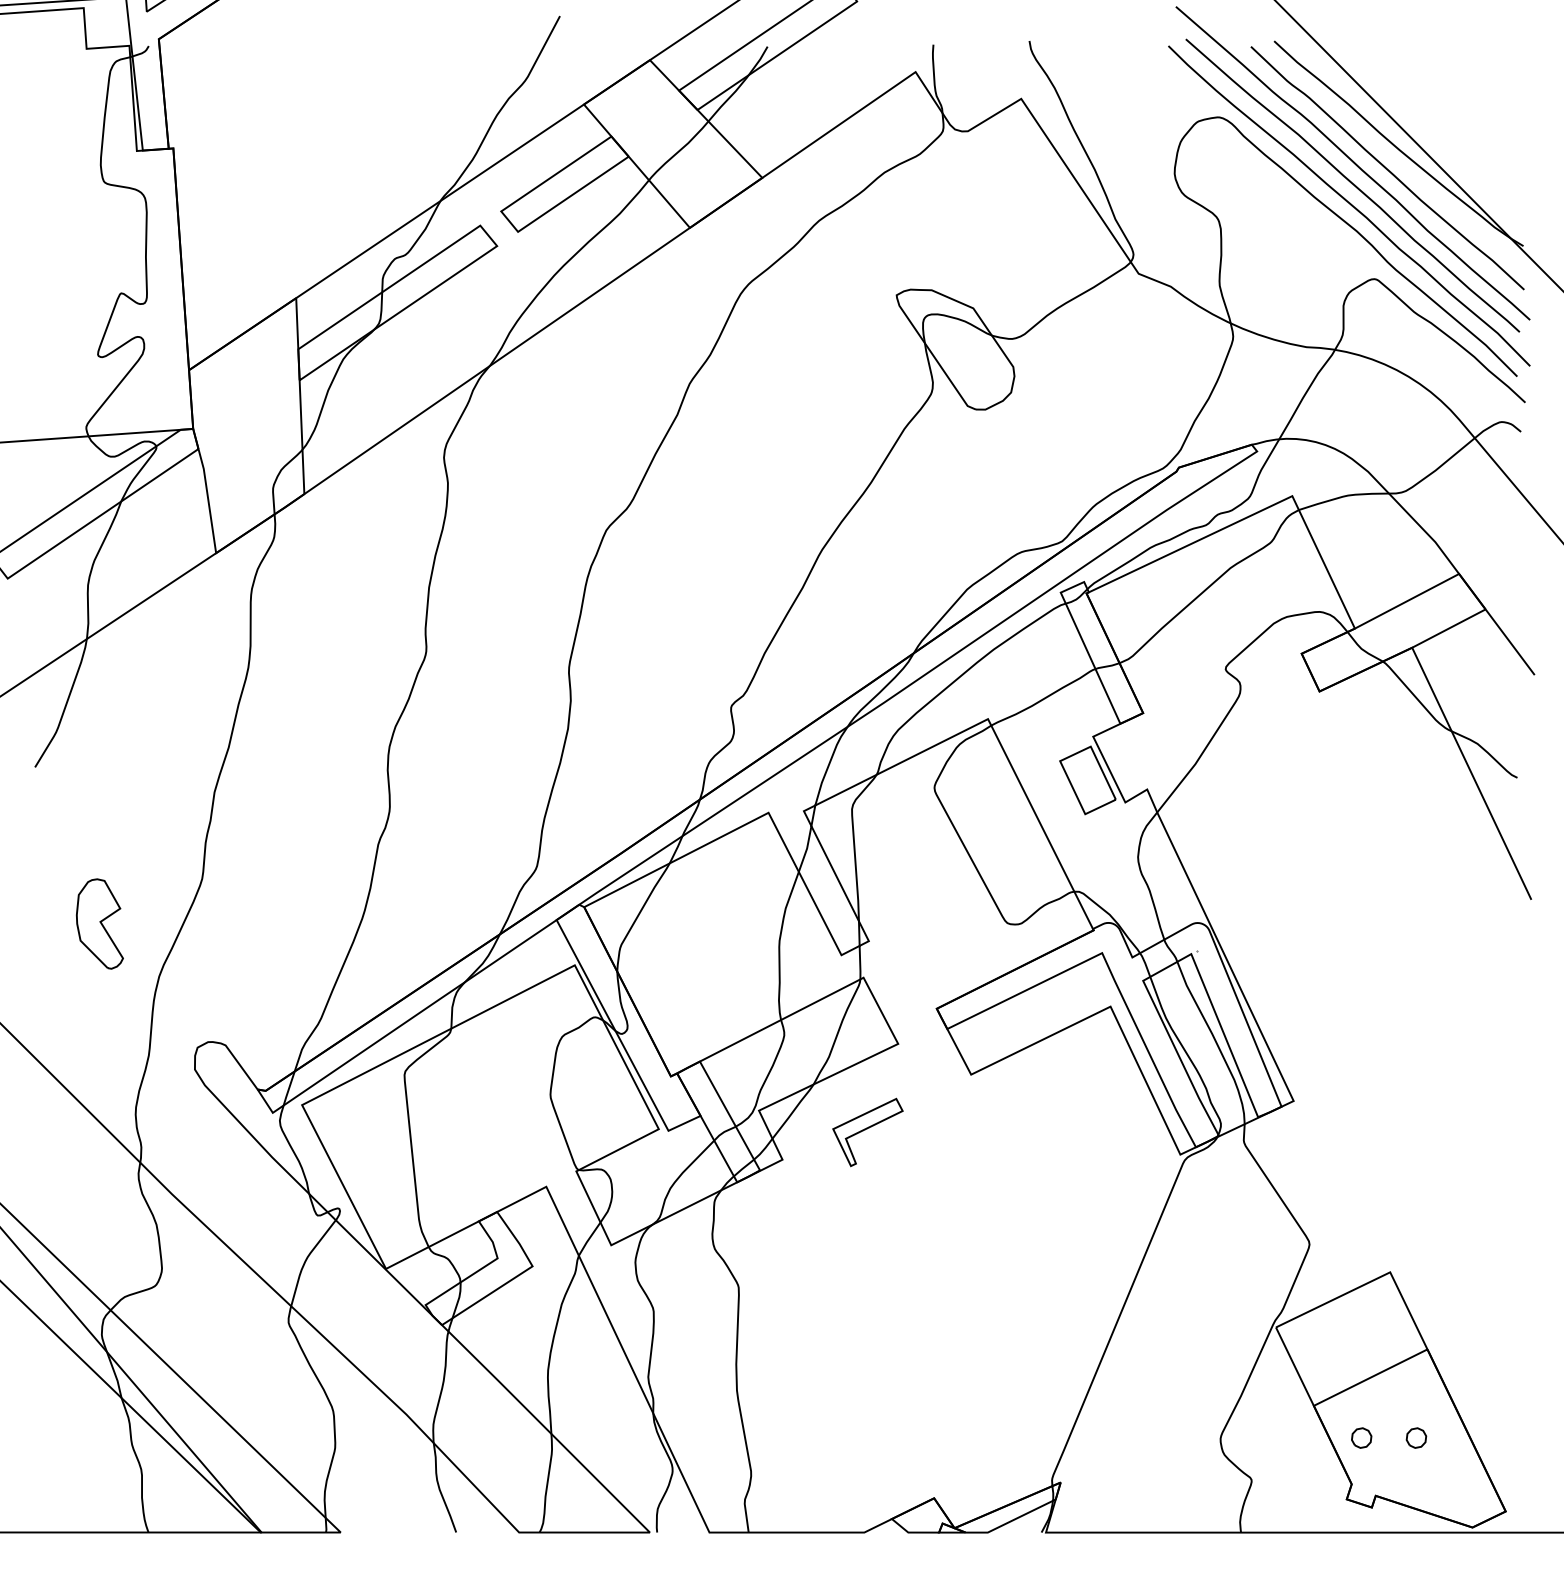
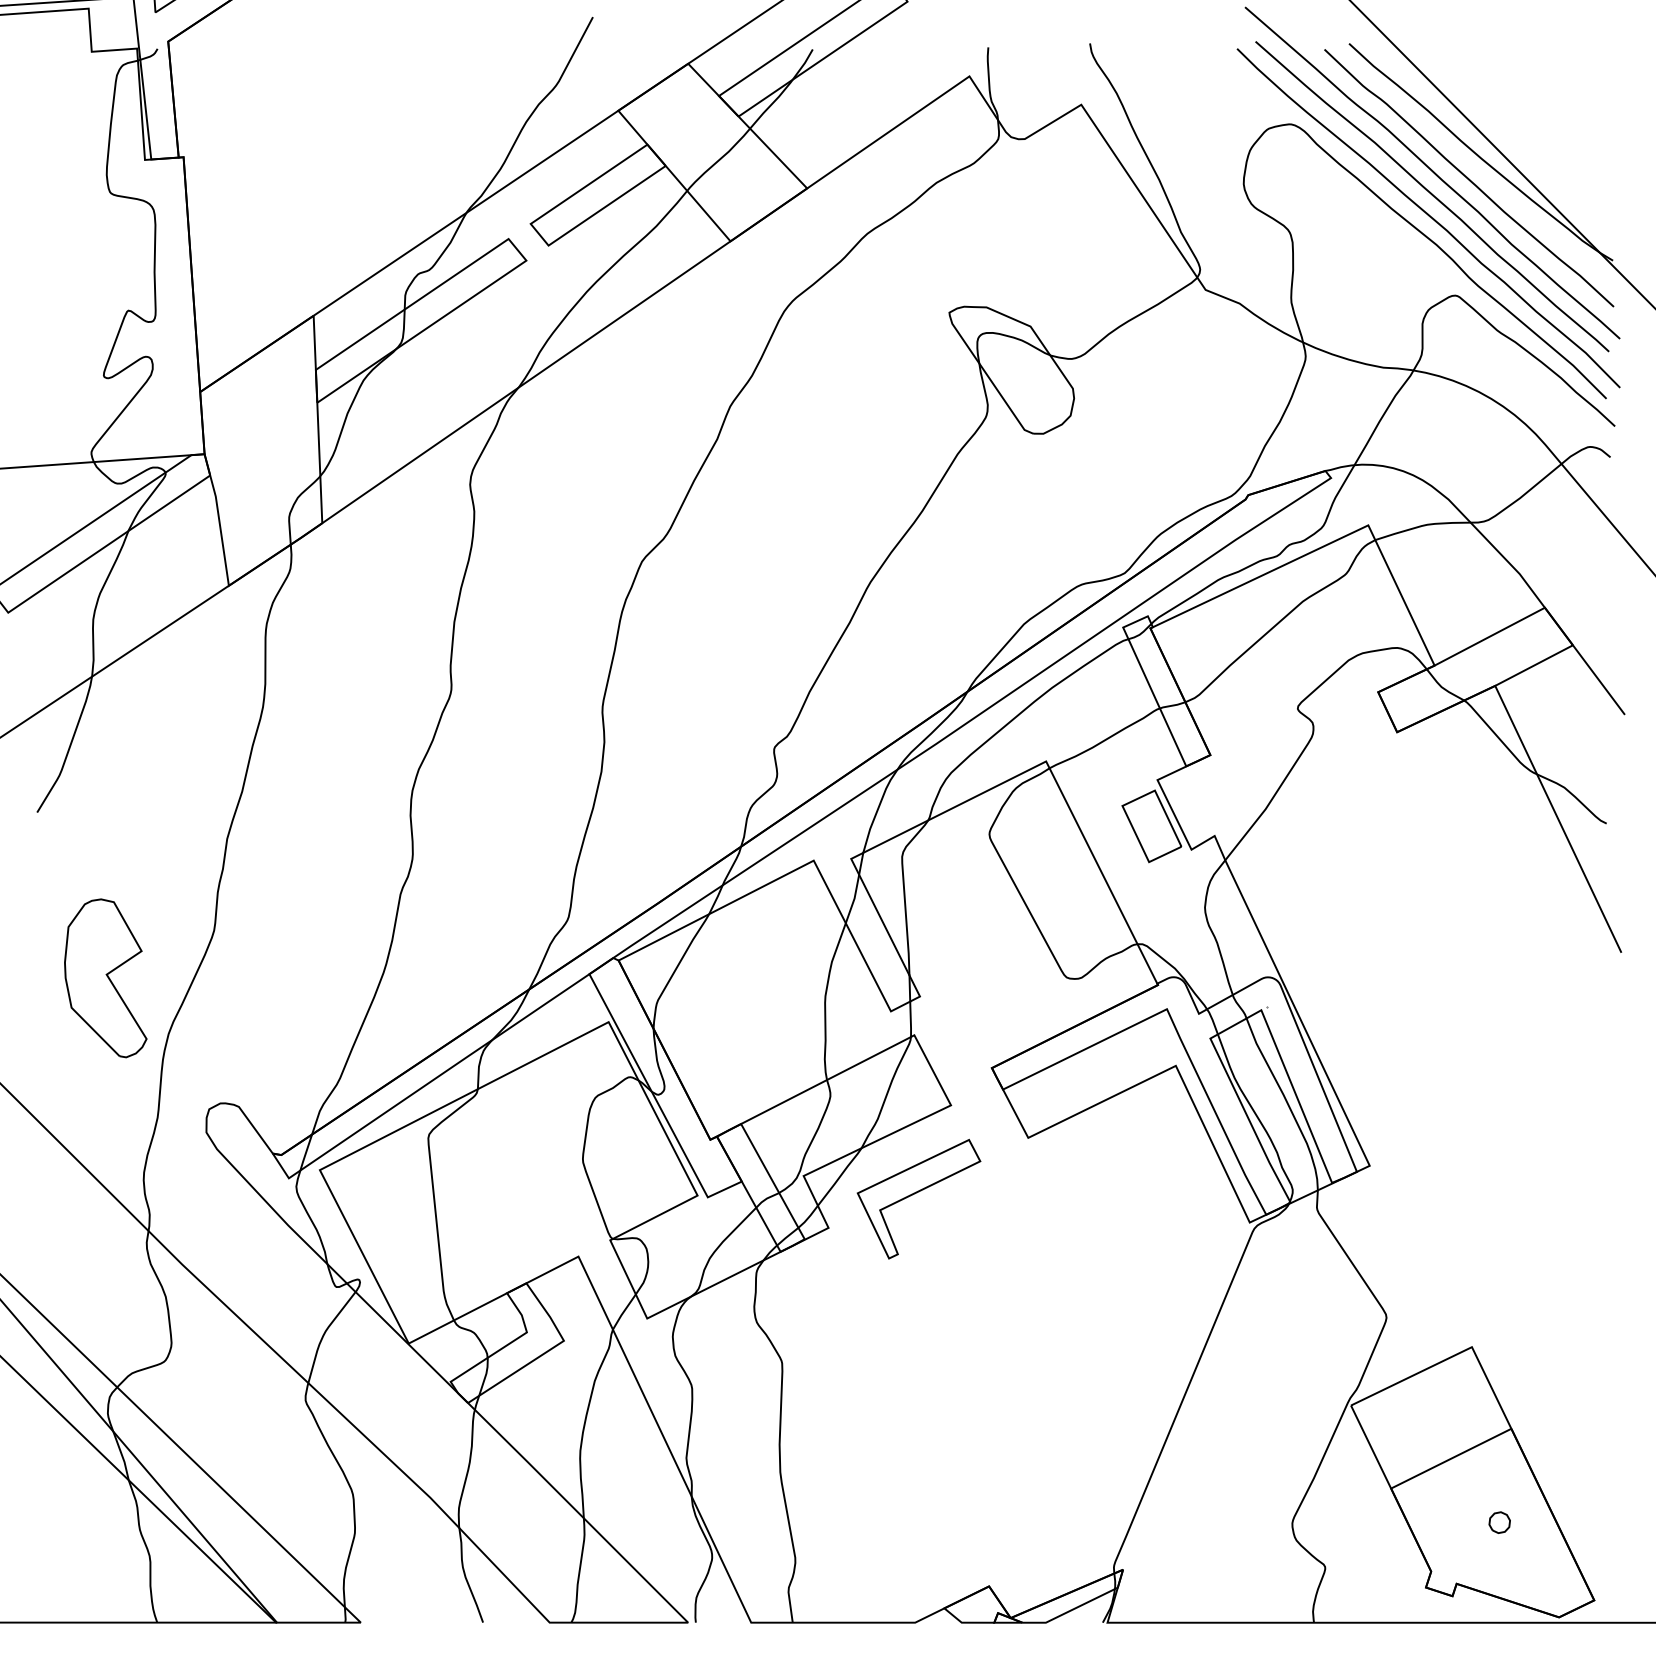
part: (99, 924) -> (105, 978), size x1.67
part: (867, 1131) -> (918, 1198), size x1.67
part: (1361, 1437) -> (1441, 1522), removed

